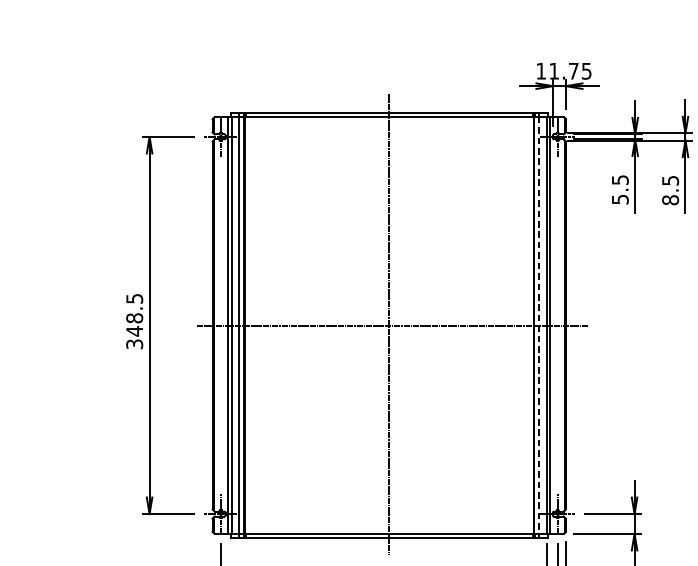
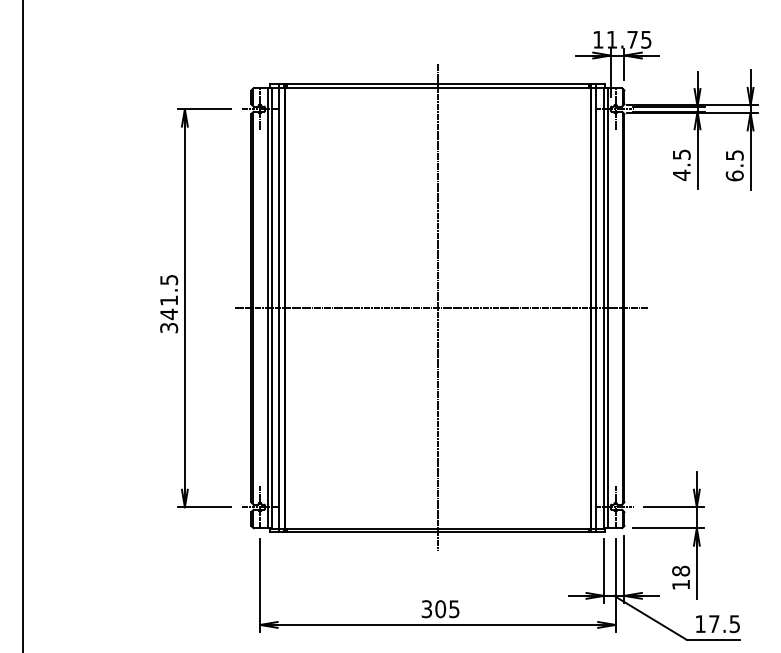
text: (620, 199) -> (681, 175), 5.5 -> 4.5
text: (670, 199) -> (734, 175), 8.5 -> 6.5
text: (135, 318) -> (169, 300), 348.5 -> 341.5
line: (539, 325) -> (596, 308), dashed -> solid

